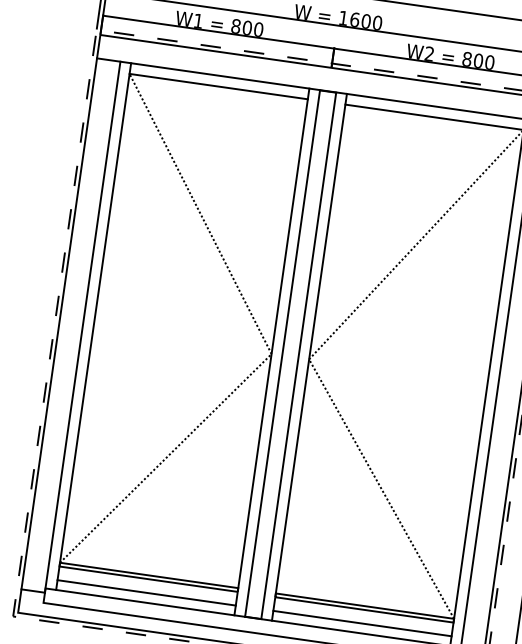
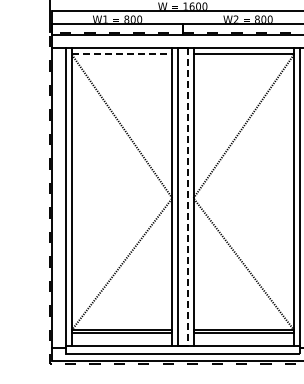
line: (219, 87) -> (122, 54), solid -> dashed
line: (298, 356) -> (187, 197), solid -> dashed
line: (145, 593) -> (121, 340), removed
line: (361, 623) -> (243, 340), removed

